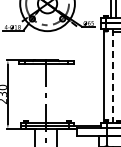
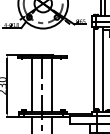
line: (113, 75) -> (103, 68), dashed -> solid
line: (34, 92) -> (31, 84), added
line: (57, 92) -> (52, 84), added

